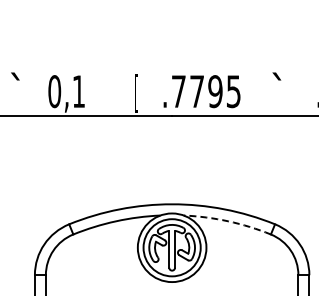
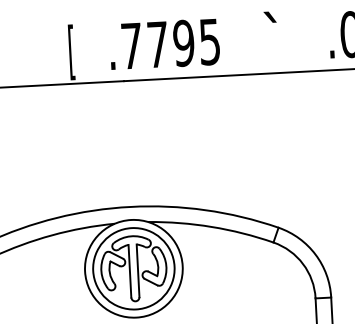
arc: (228, 221) -> (212, 227), dashed -> solid

